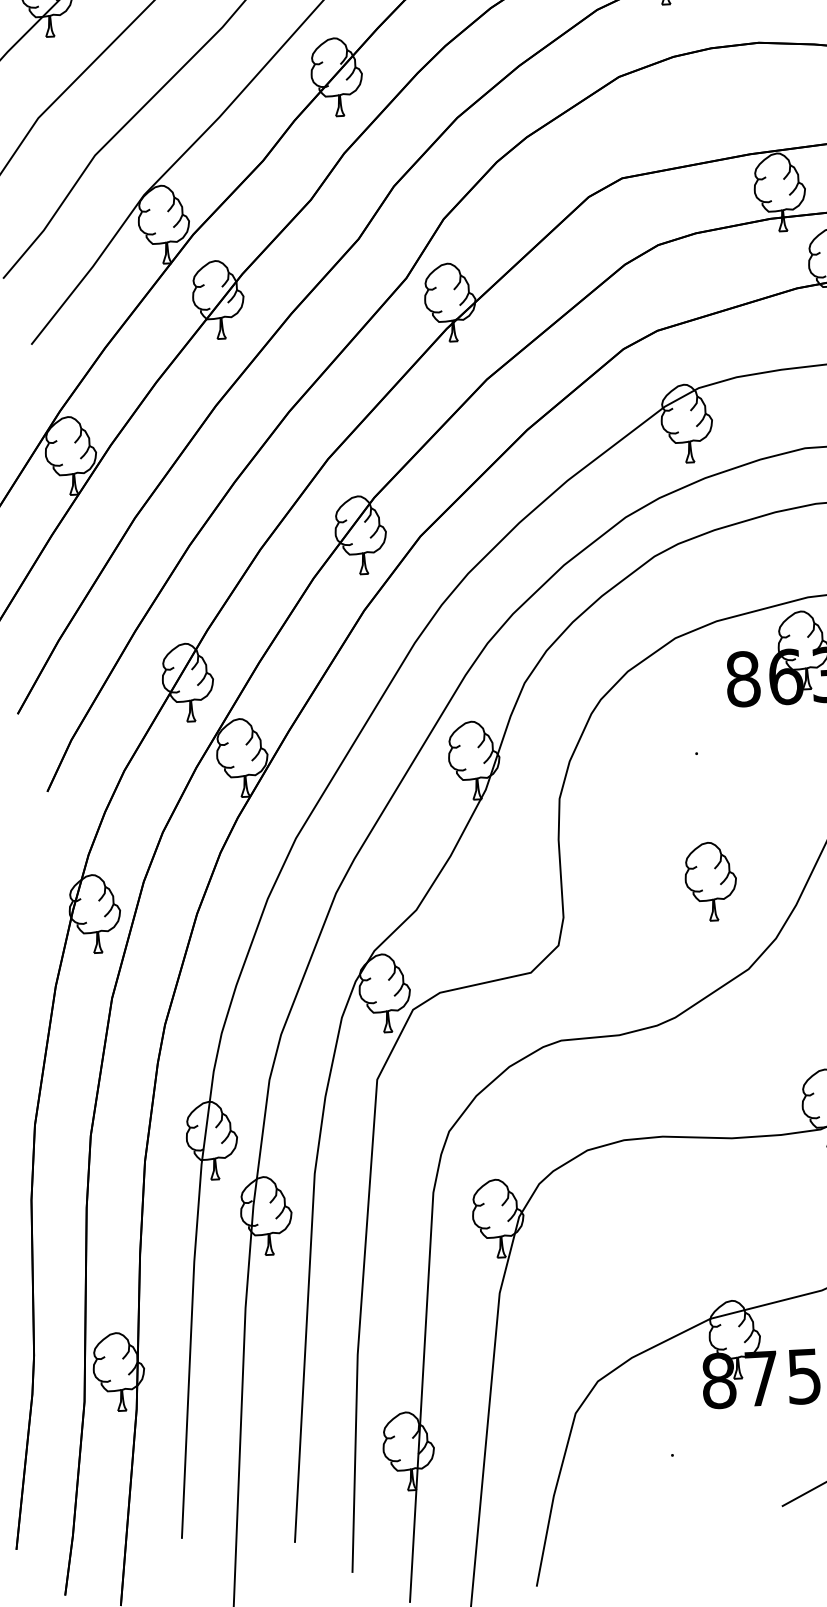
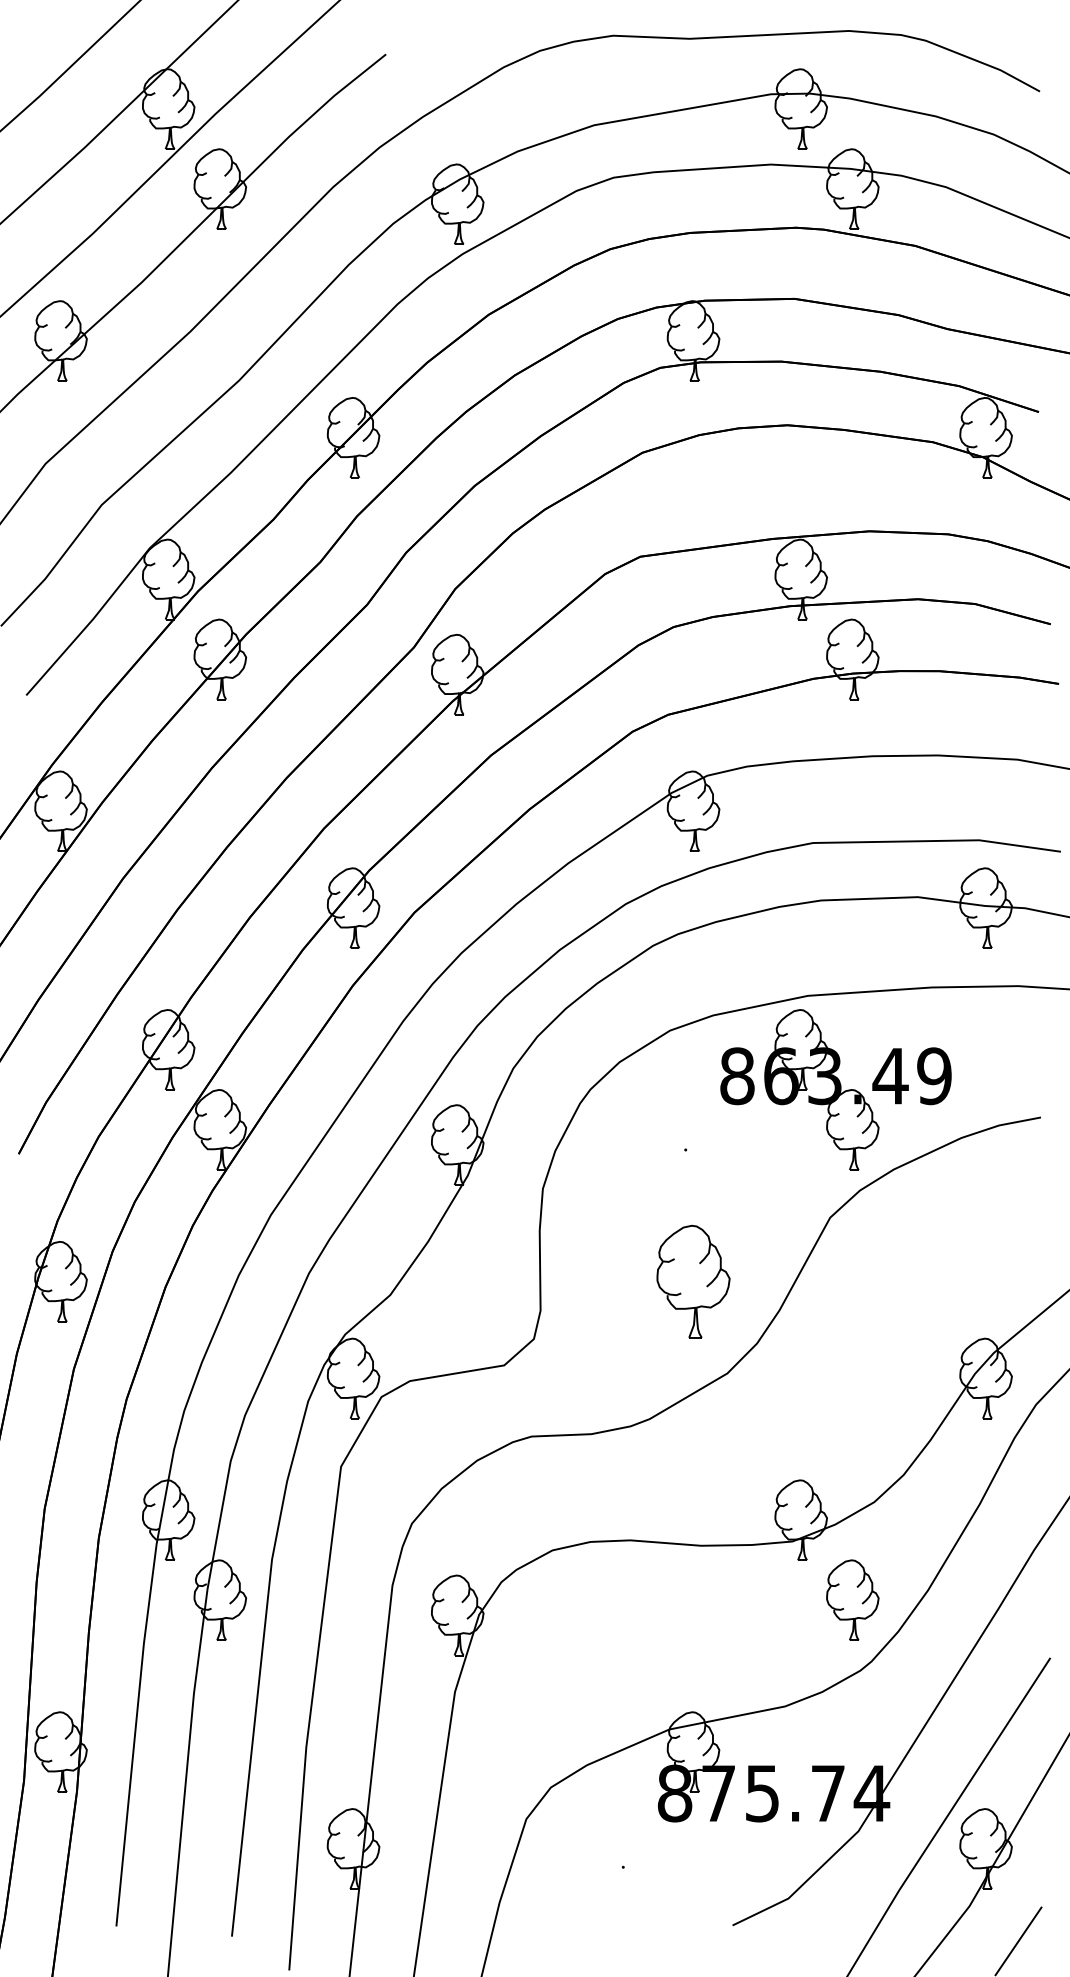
part: (710, 881) -> (693, 1281), size x1.4

